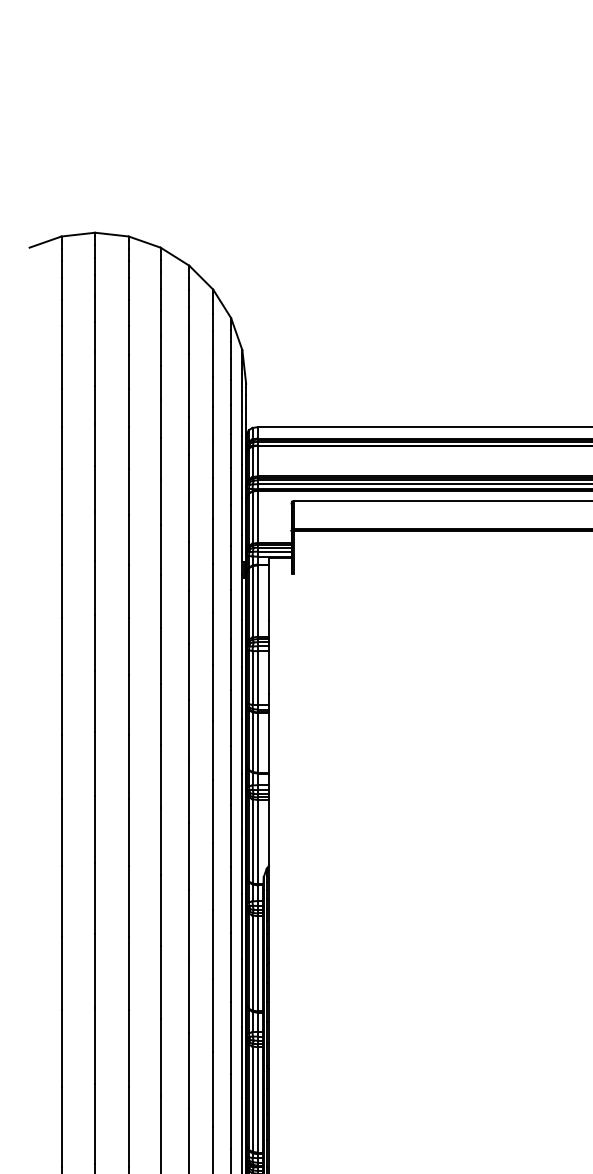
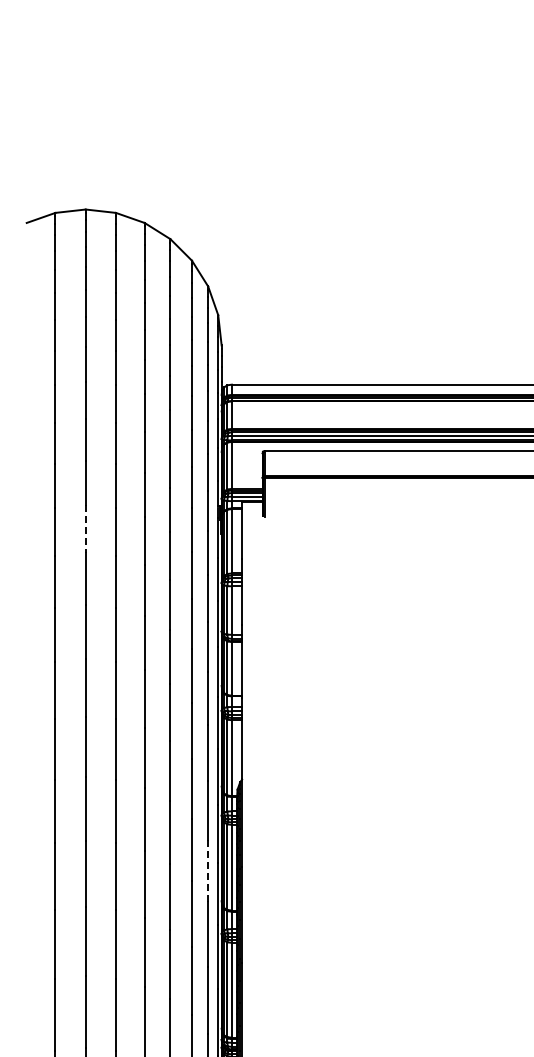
line: (94, 588) -> (85, 529), solid -> dashed
line: (231, 966) -> (208, 870), solid -> dashed

